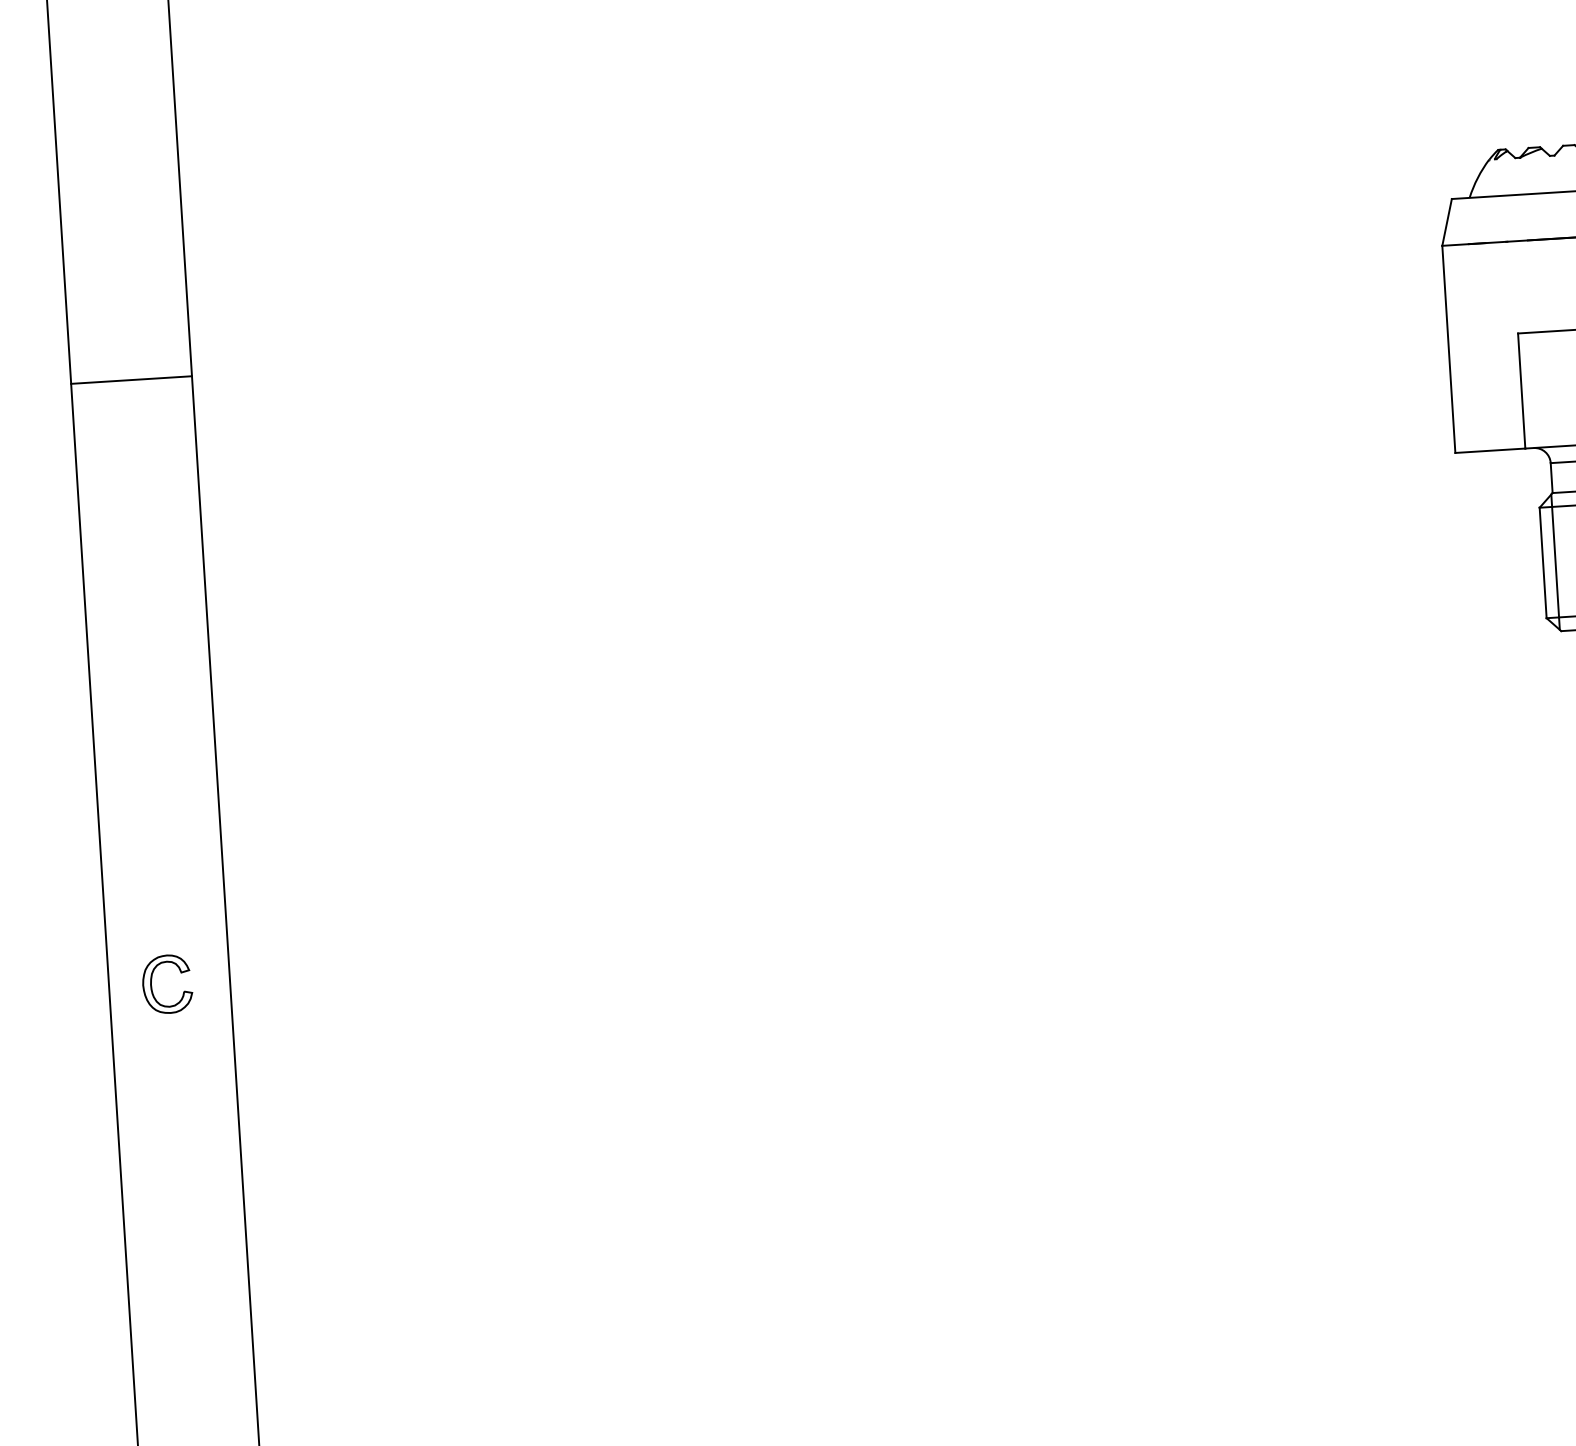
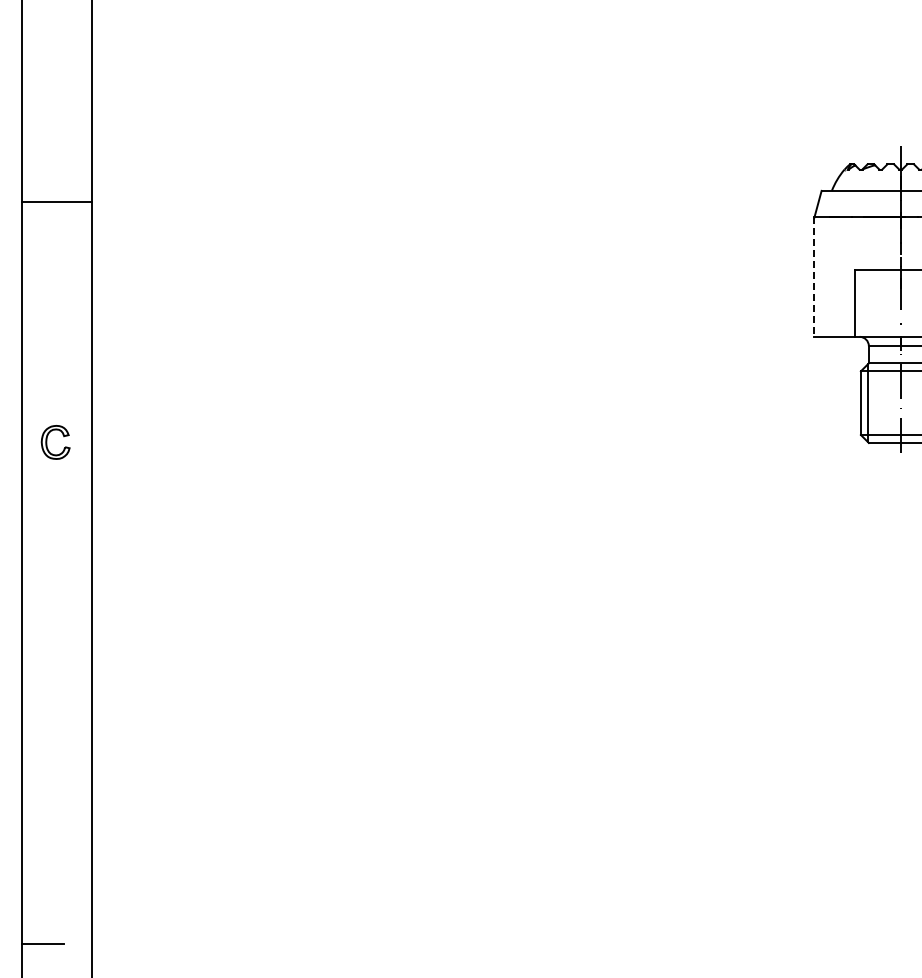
line: (1448, 350) -> (814, 277), solid -> dashed
line: (130, 380) -> (56, 202), moved
part: (153, 985) -> (47, 442), moved

